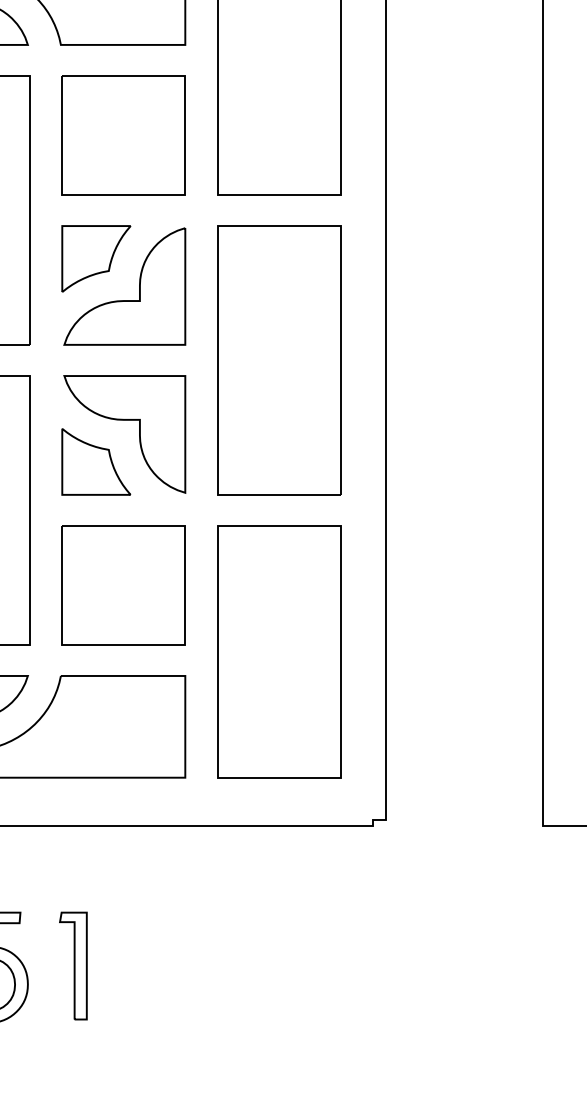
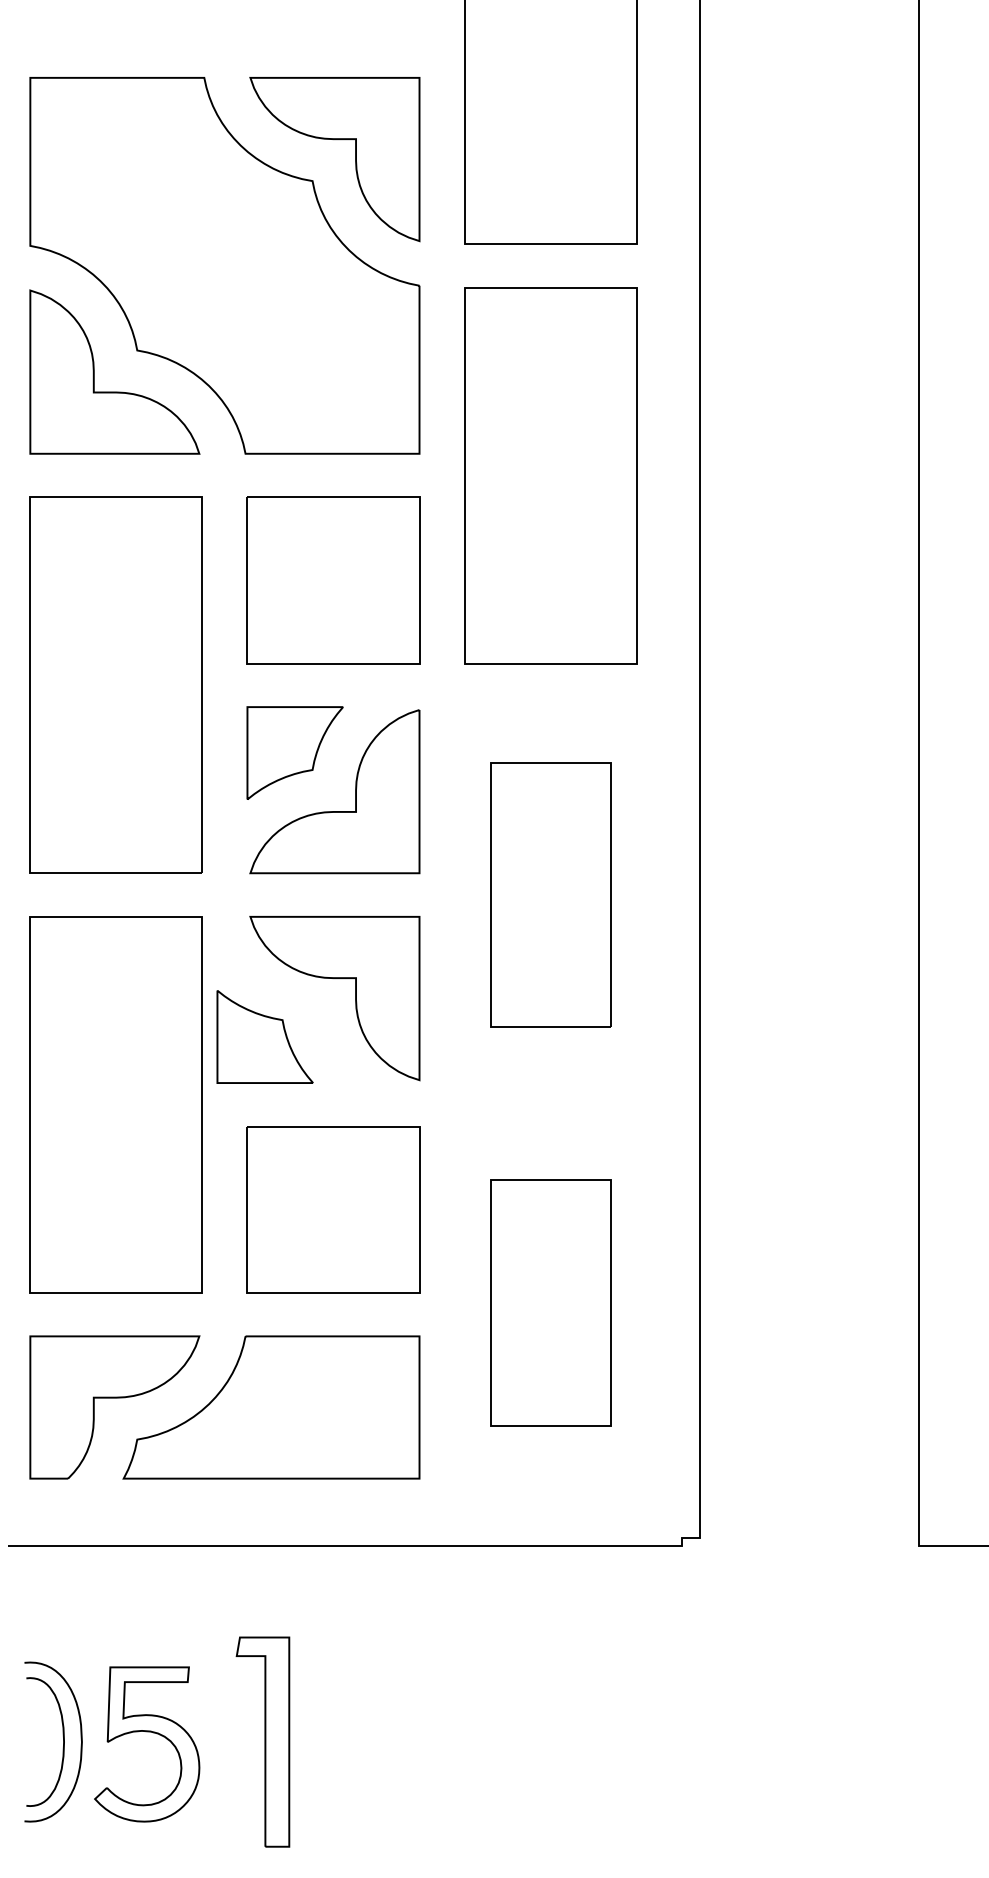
part: (278, 360) -> (550, 894), size x0.7
part: (95, 461) -> (264, 1036), moved
part: (278, 651) -> (550, 1302), size x0.7
part: (73, 965) -> (262, 1741), size x1.4

